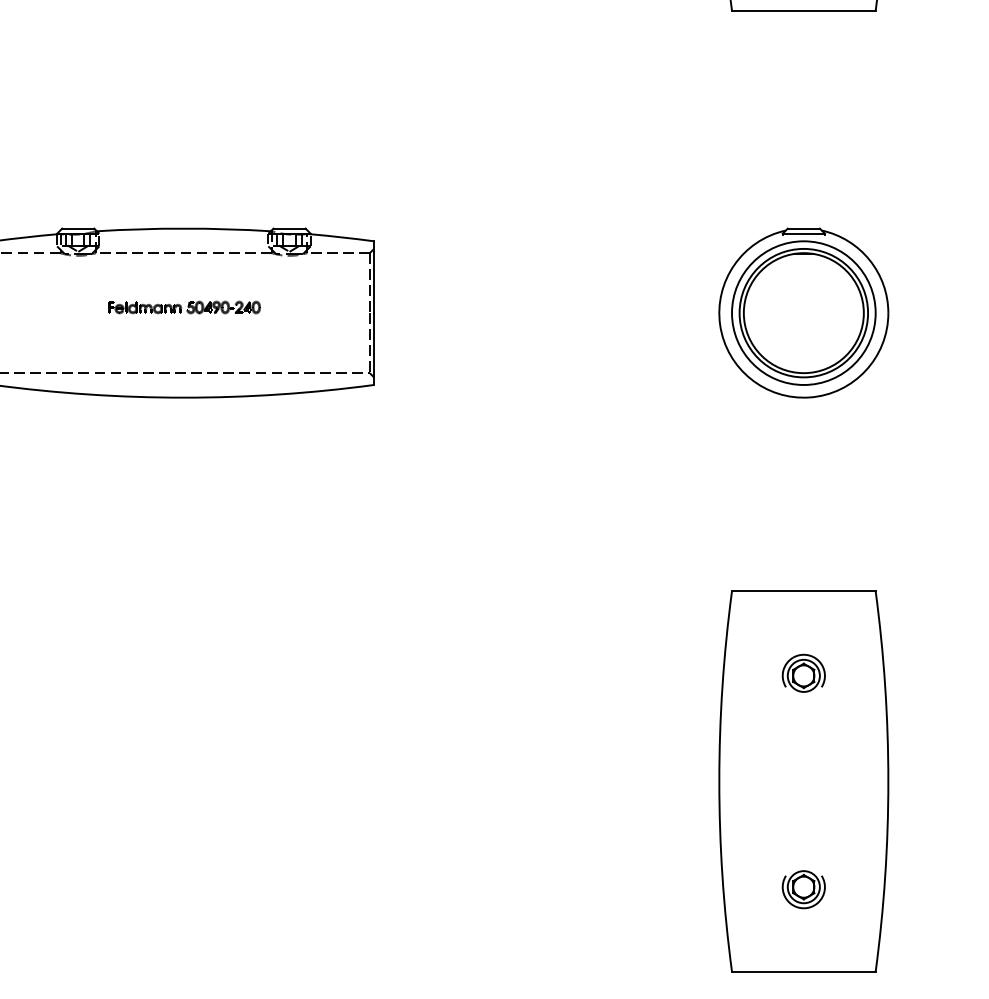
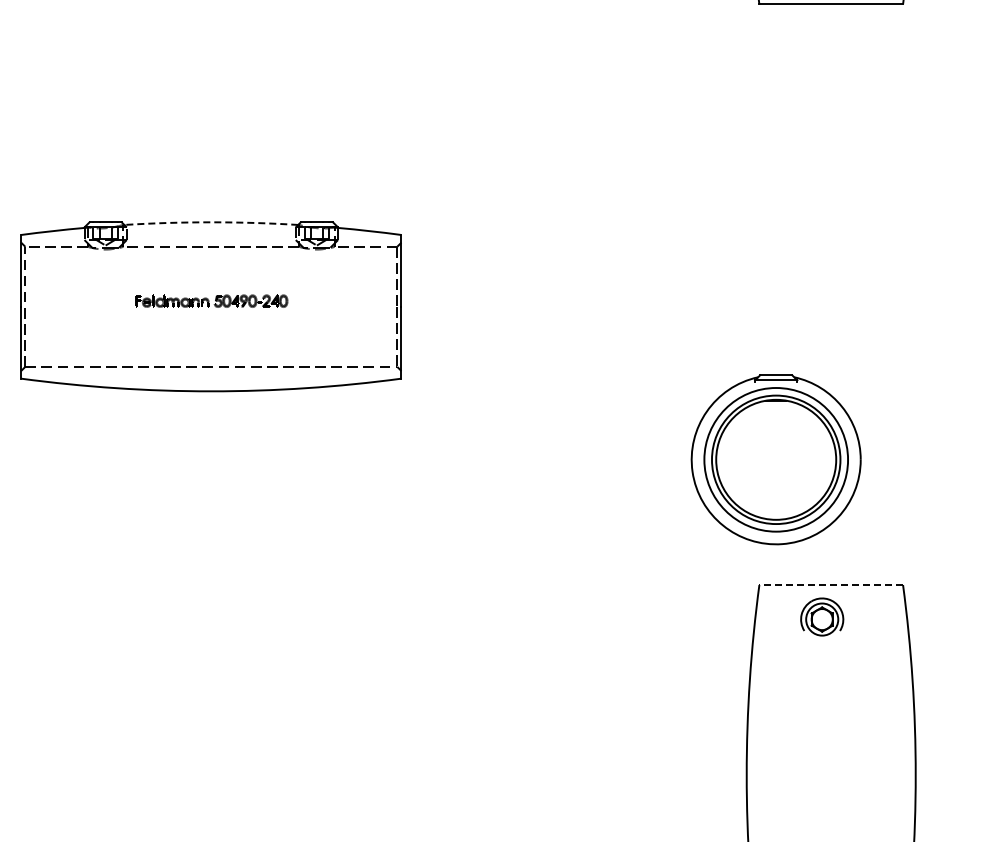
arc: (183, 228) -> (210, 222), solid -> dashed
part: (803, 312) -> (775, 459), moved
line: (803, 591) -> (830, 585), solid -> dashed
part: (803, 672) -> (821, 616), moved

